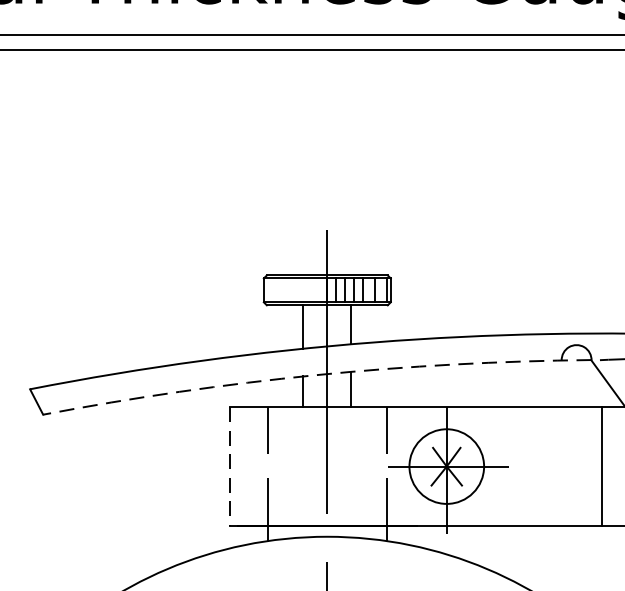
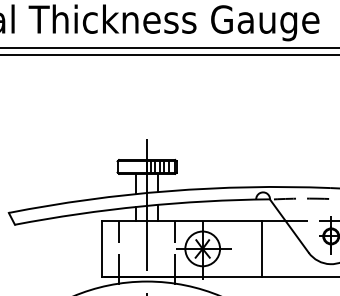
arc: (315, 375) -> (141, 206), dashed -> solid
line: (229, 465) -> (101, 248), dashed -> solid
line: (601, 465) -> (261, 248), moved

